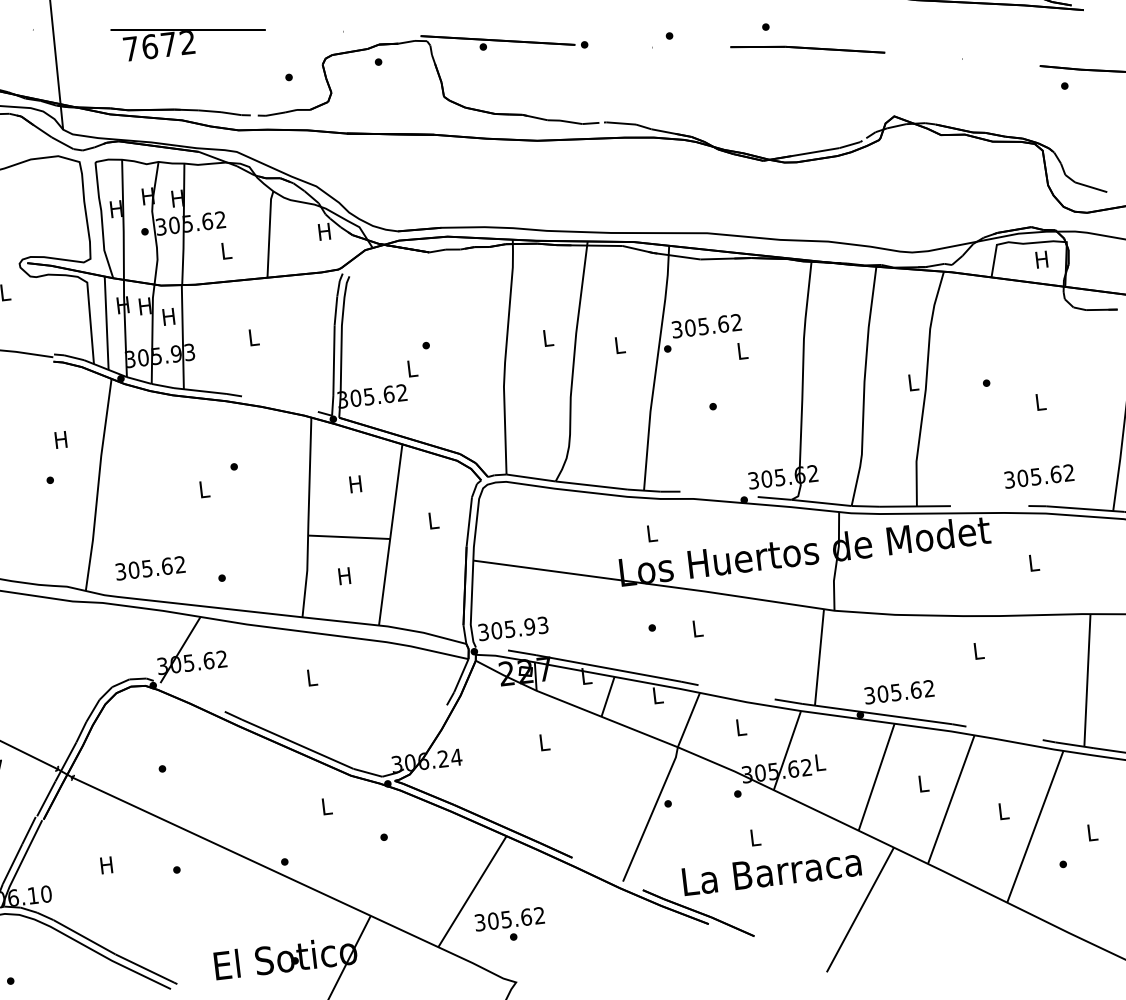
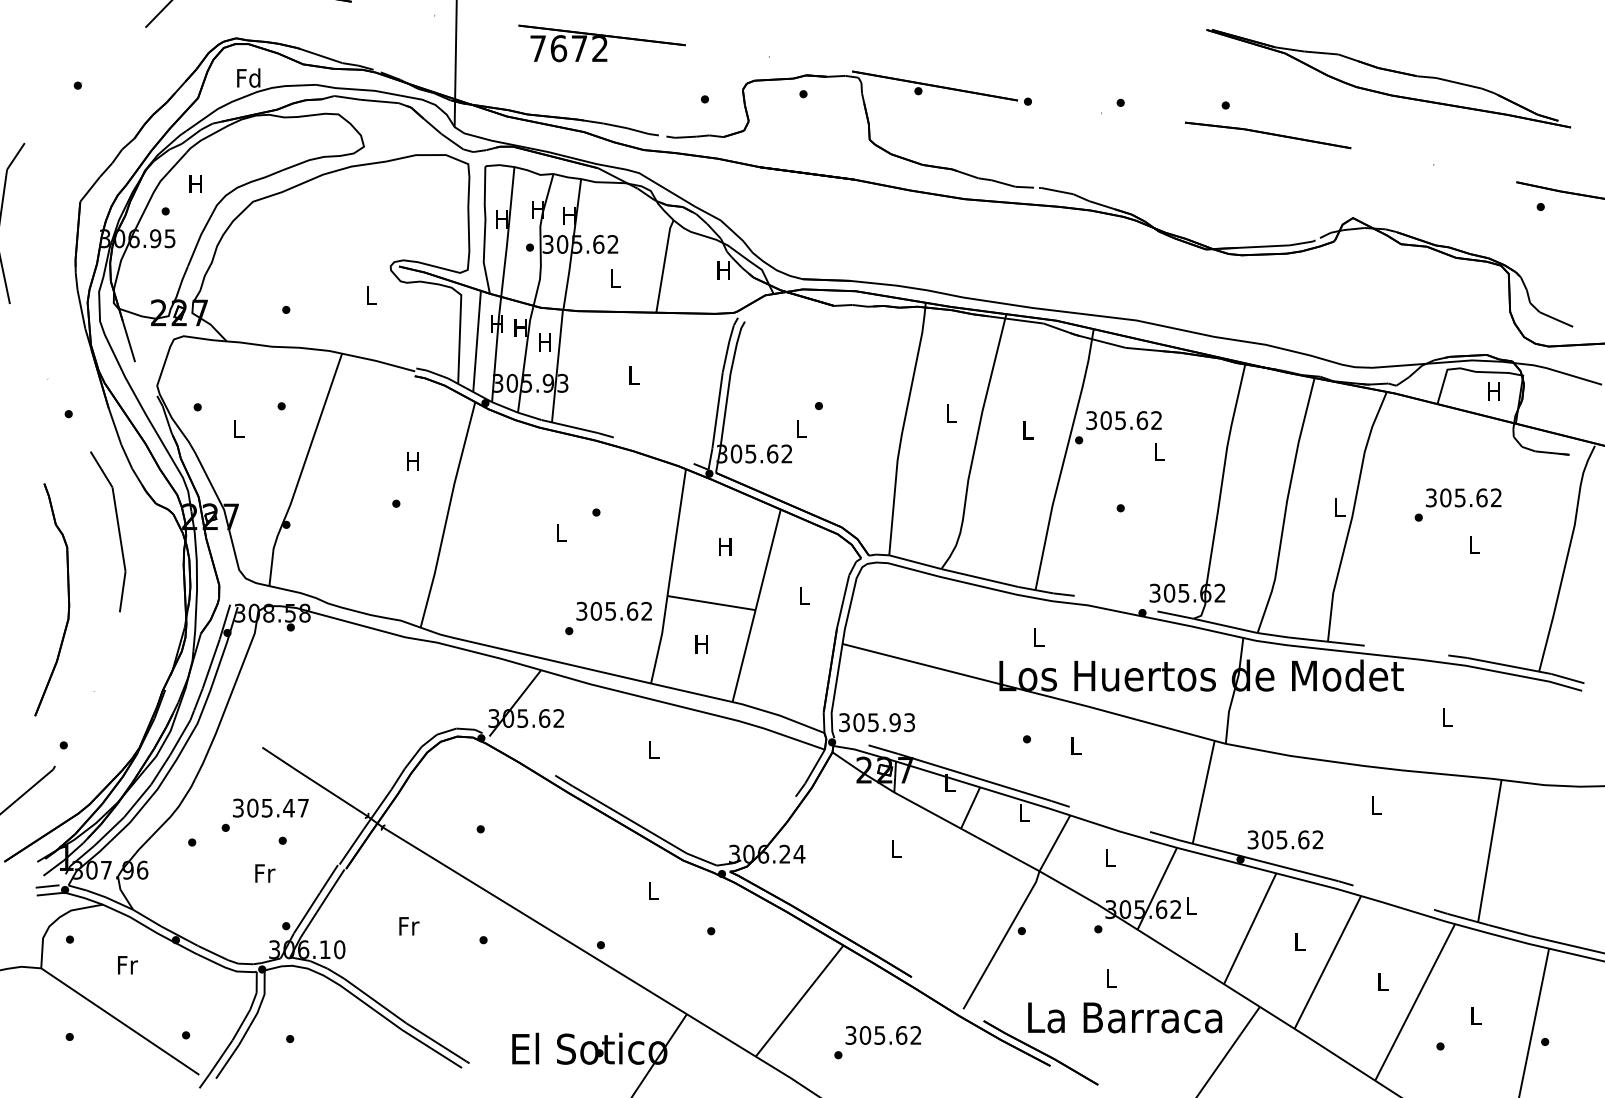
text: (1038, 476) -> (1463, 497), moved
text: (149, 567) -> (613, 610), moved
text: (107, 865) -> (409, 926), H -> Fr
text: (508, 919) -> (882, 1035), moved

